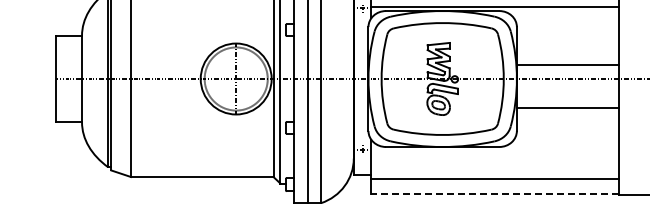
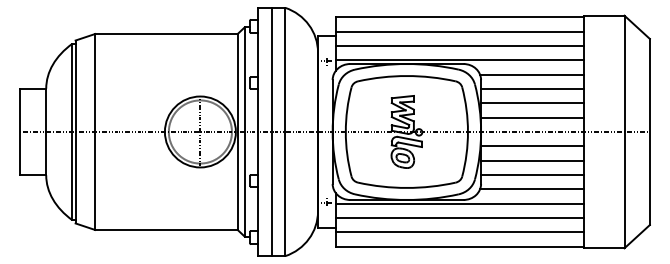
line: (567, 21) -> (531, 74), added
line: (568, 35) -> (532, 88), added
line: (568, 50) -> (532, 103), added
line: (568, 93) -> (532, 146), added
line: (568, 122) -> (532, 175), added
line: (567, 136) -> (531, 189), added
line: (495, 150) -> (459, 203), added
line: (495, 165) -> (459, 218), added
line: (495, 193) -> (459, 246), dashed -> solid

